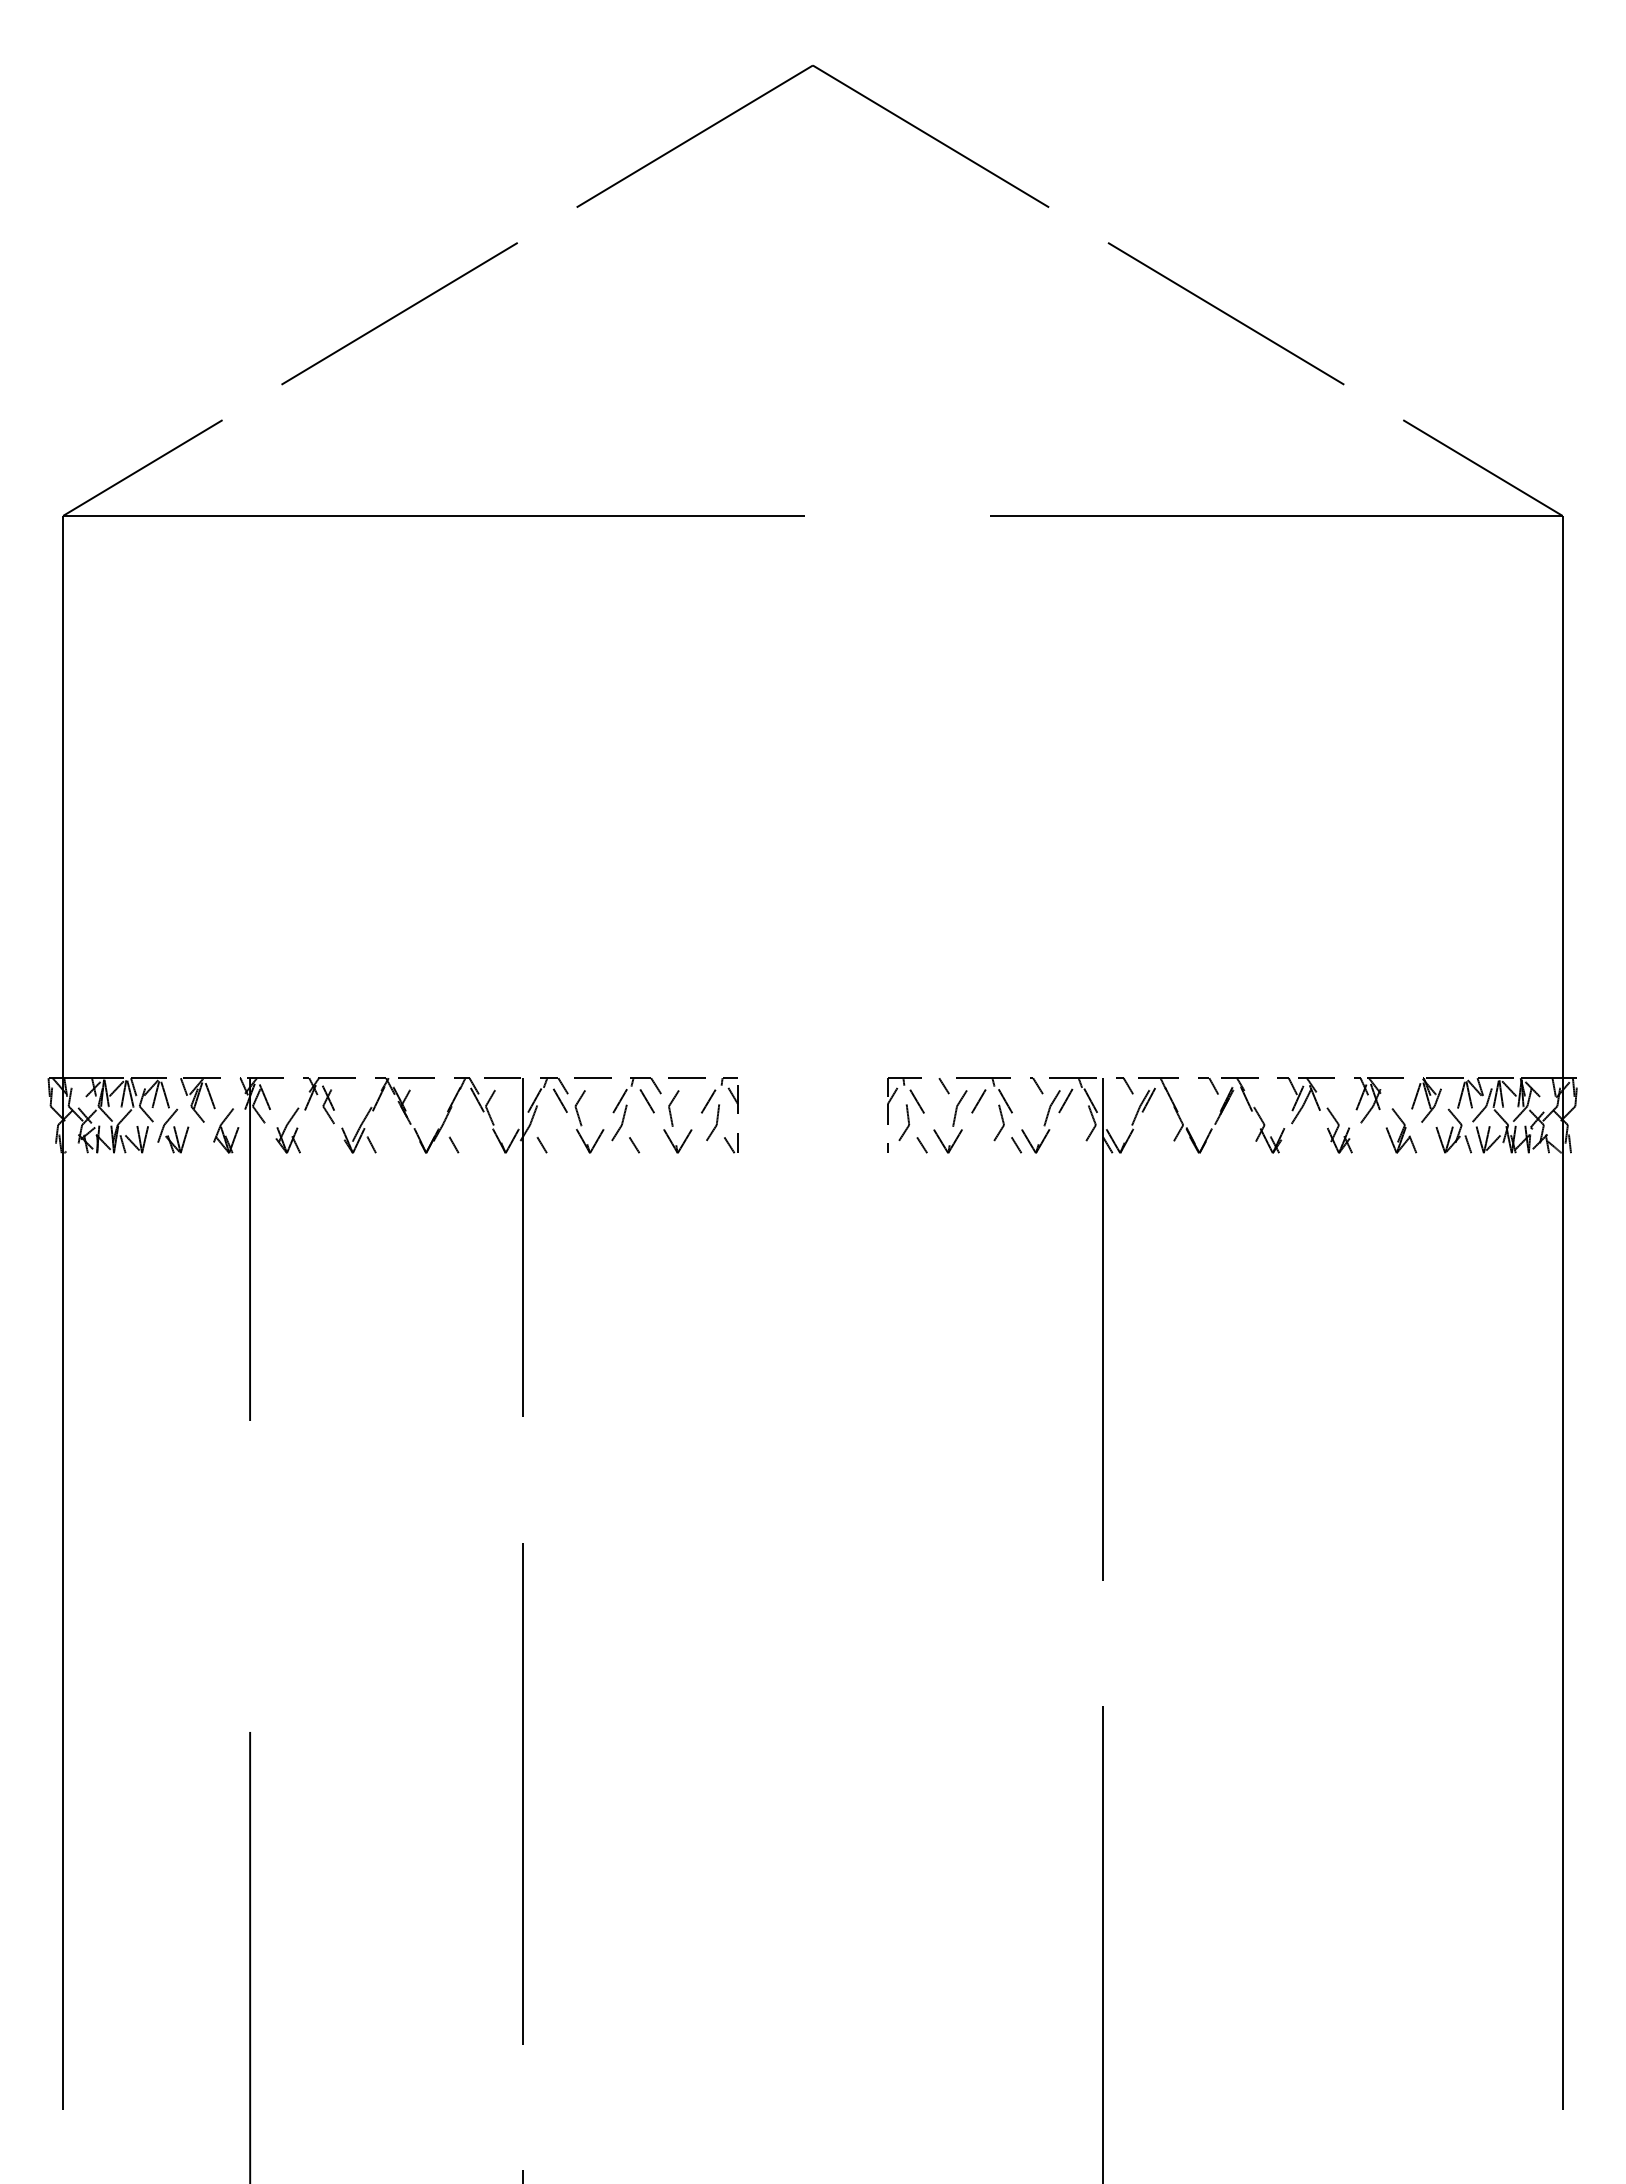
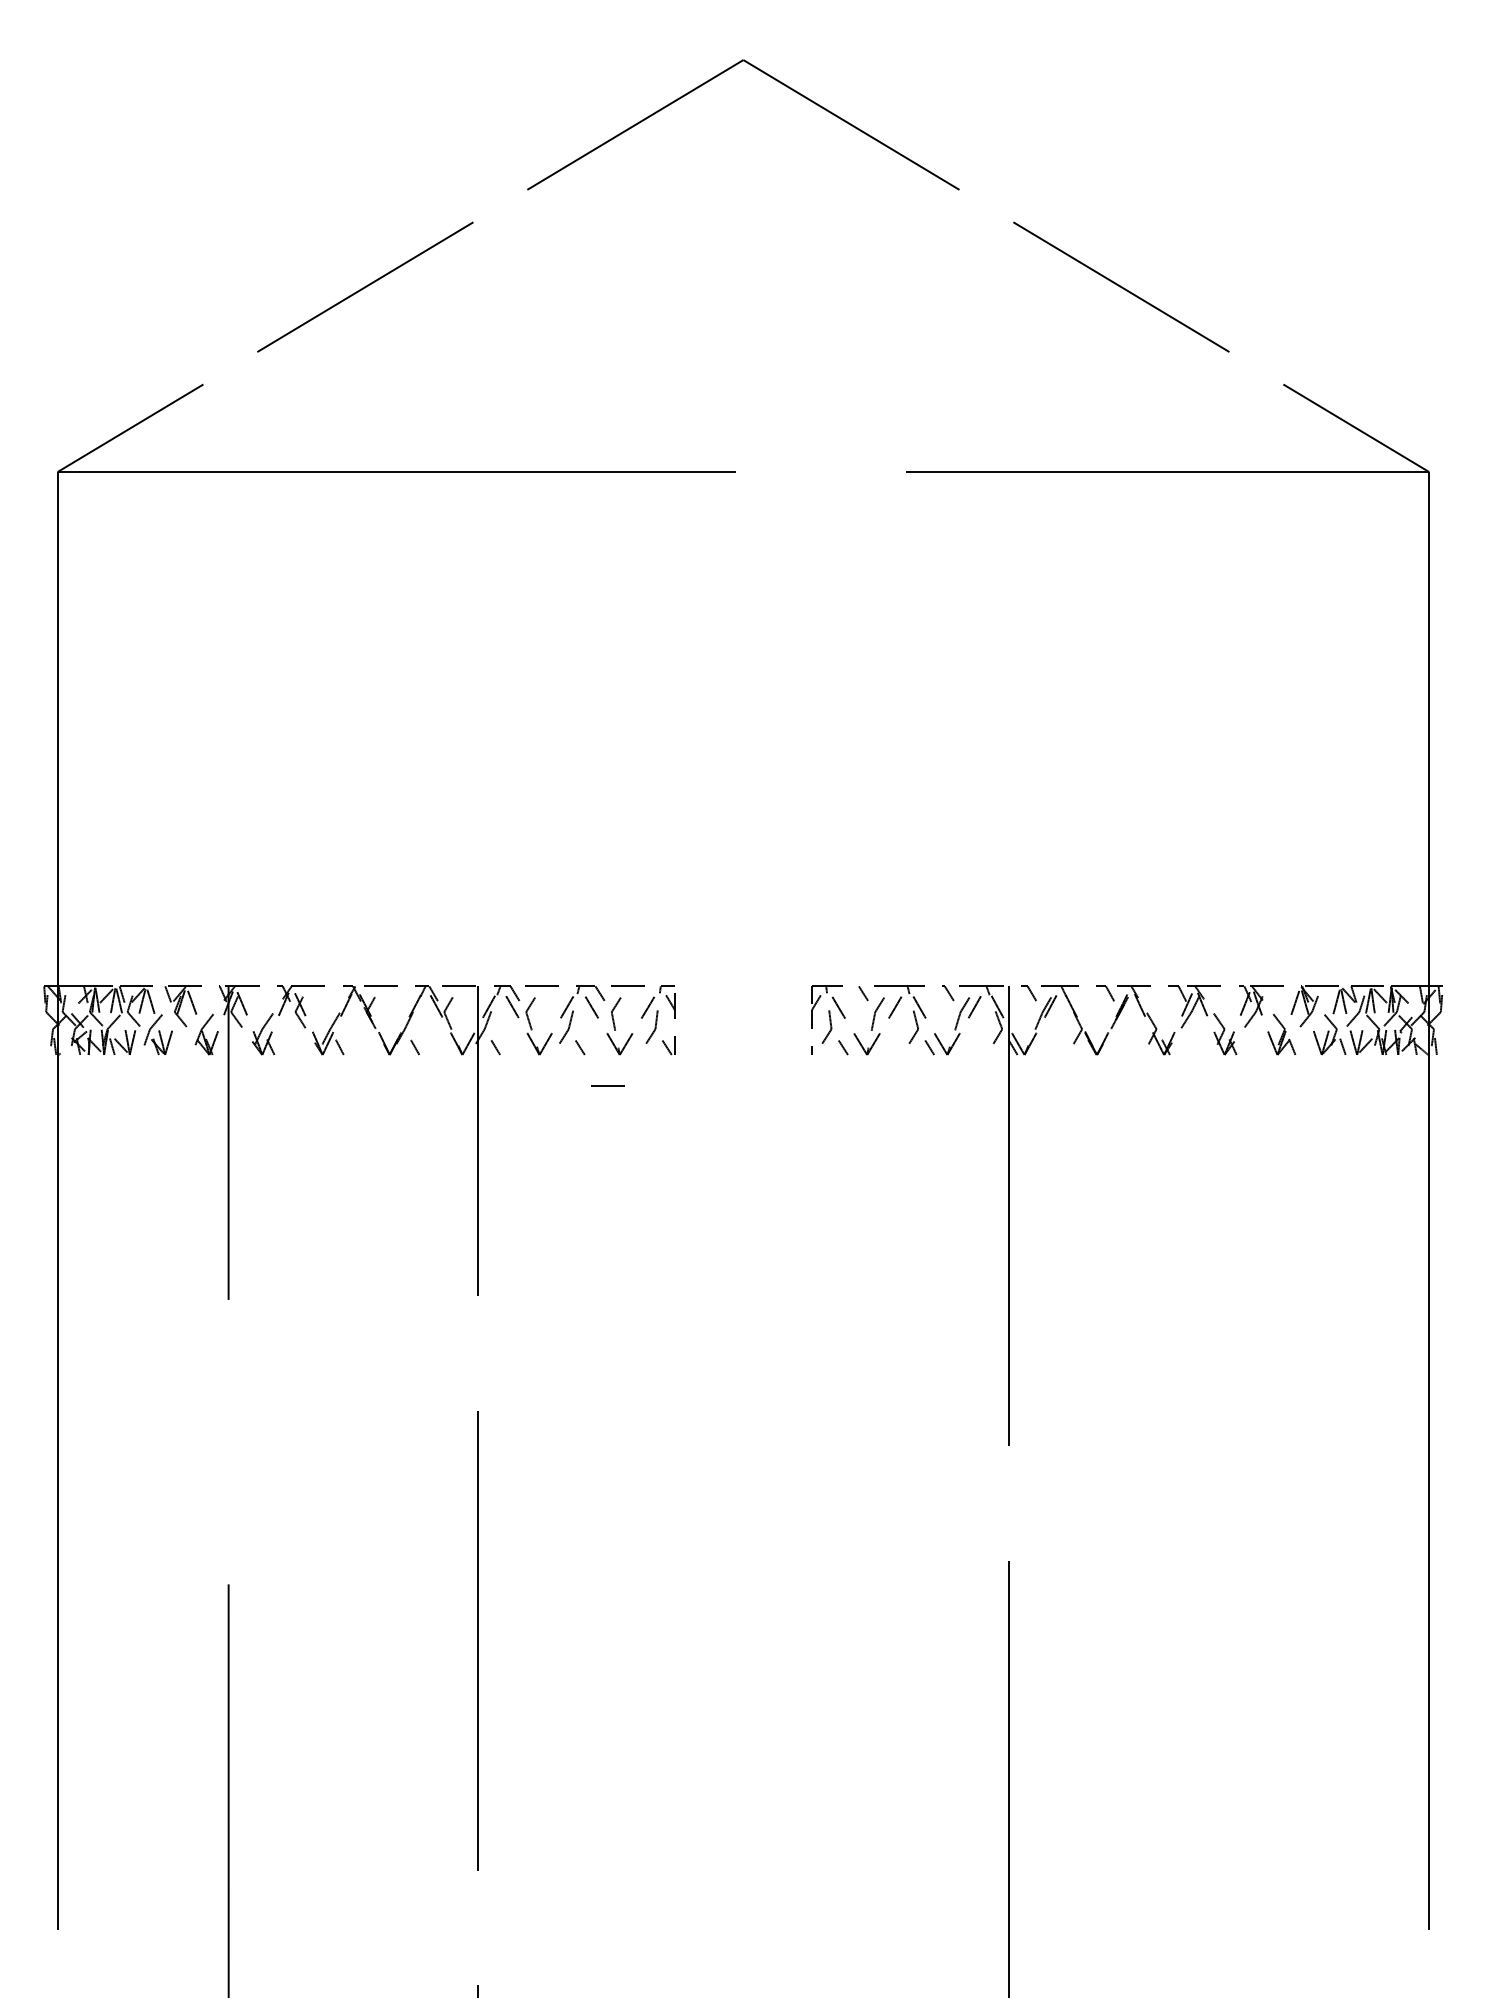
line: (664, 1186) -> (607, 1085), added

